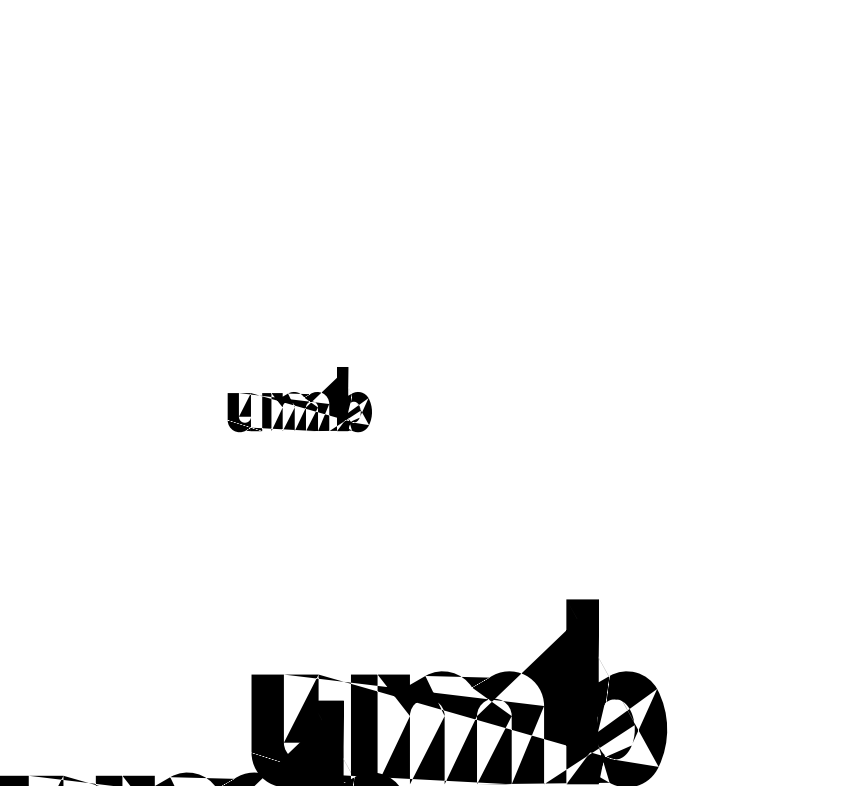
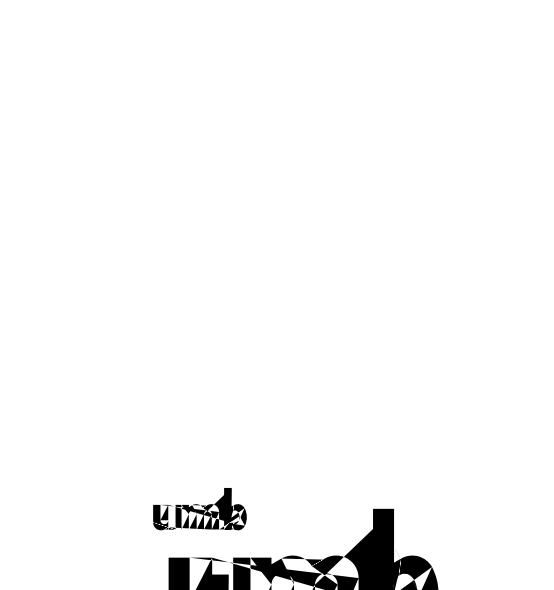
part: (299, 400) -> (199, 509), moved

